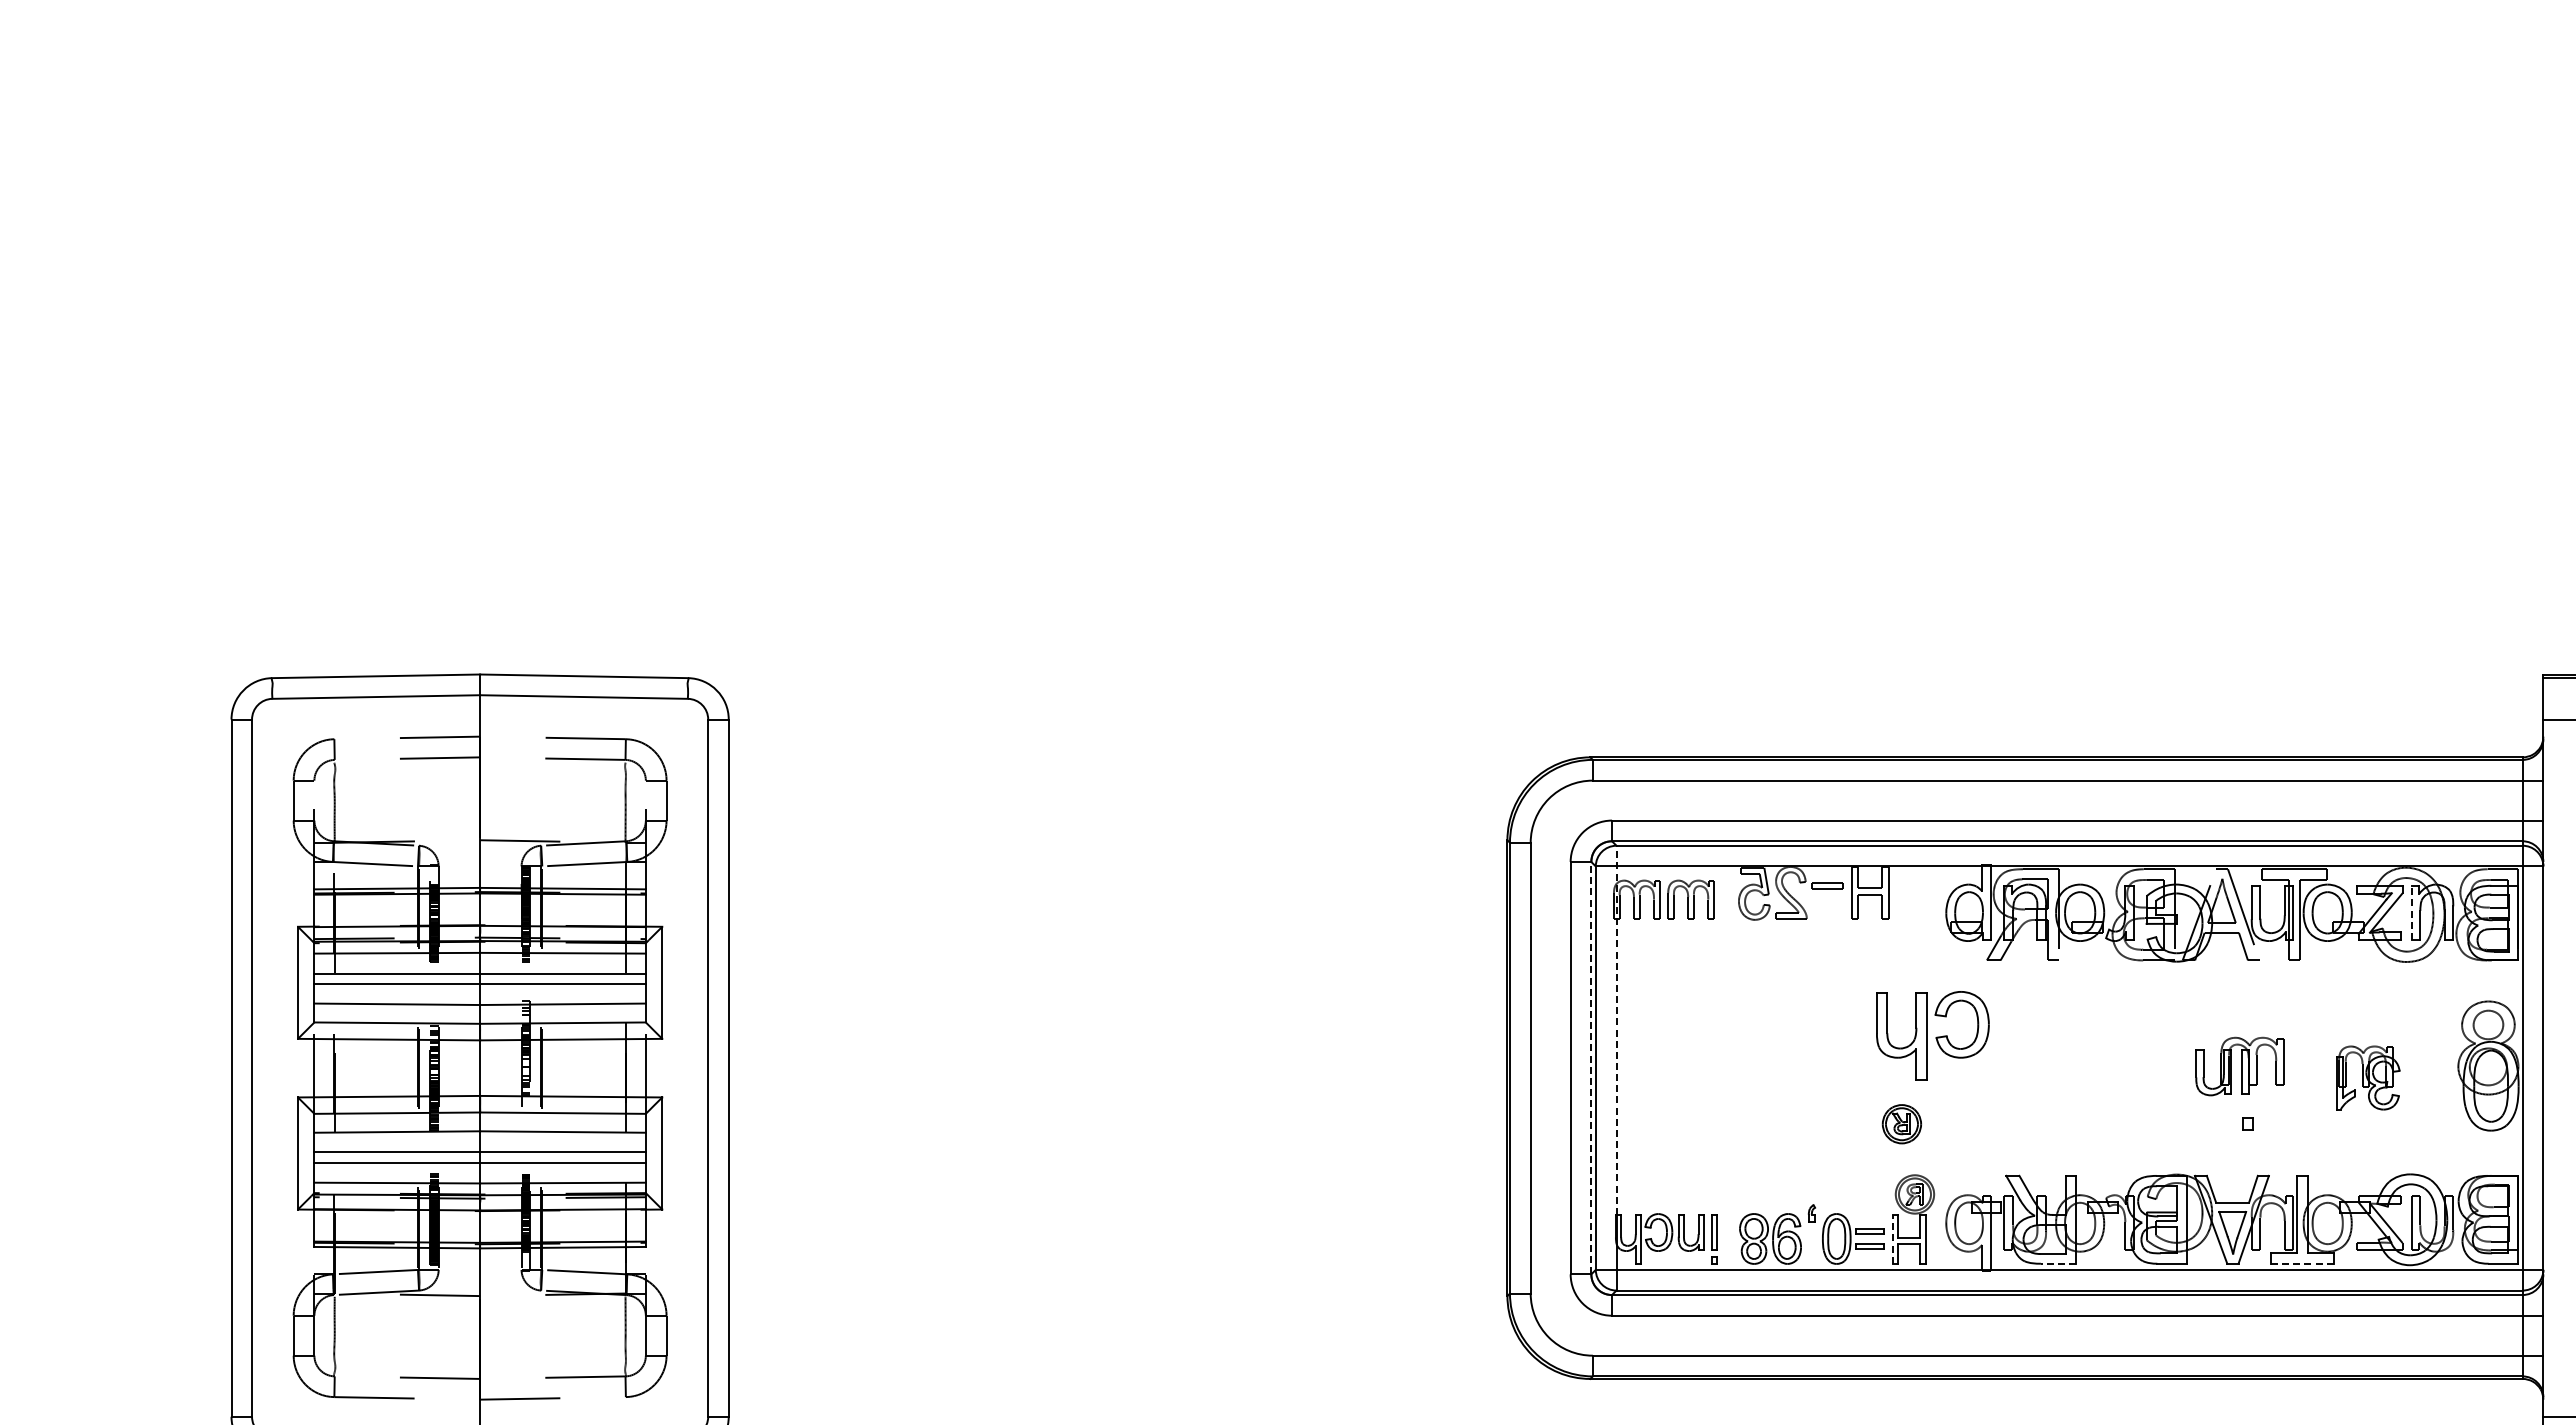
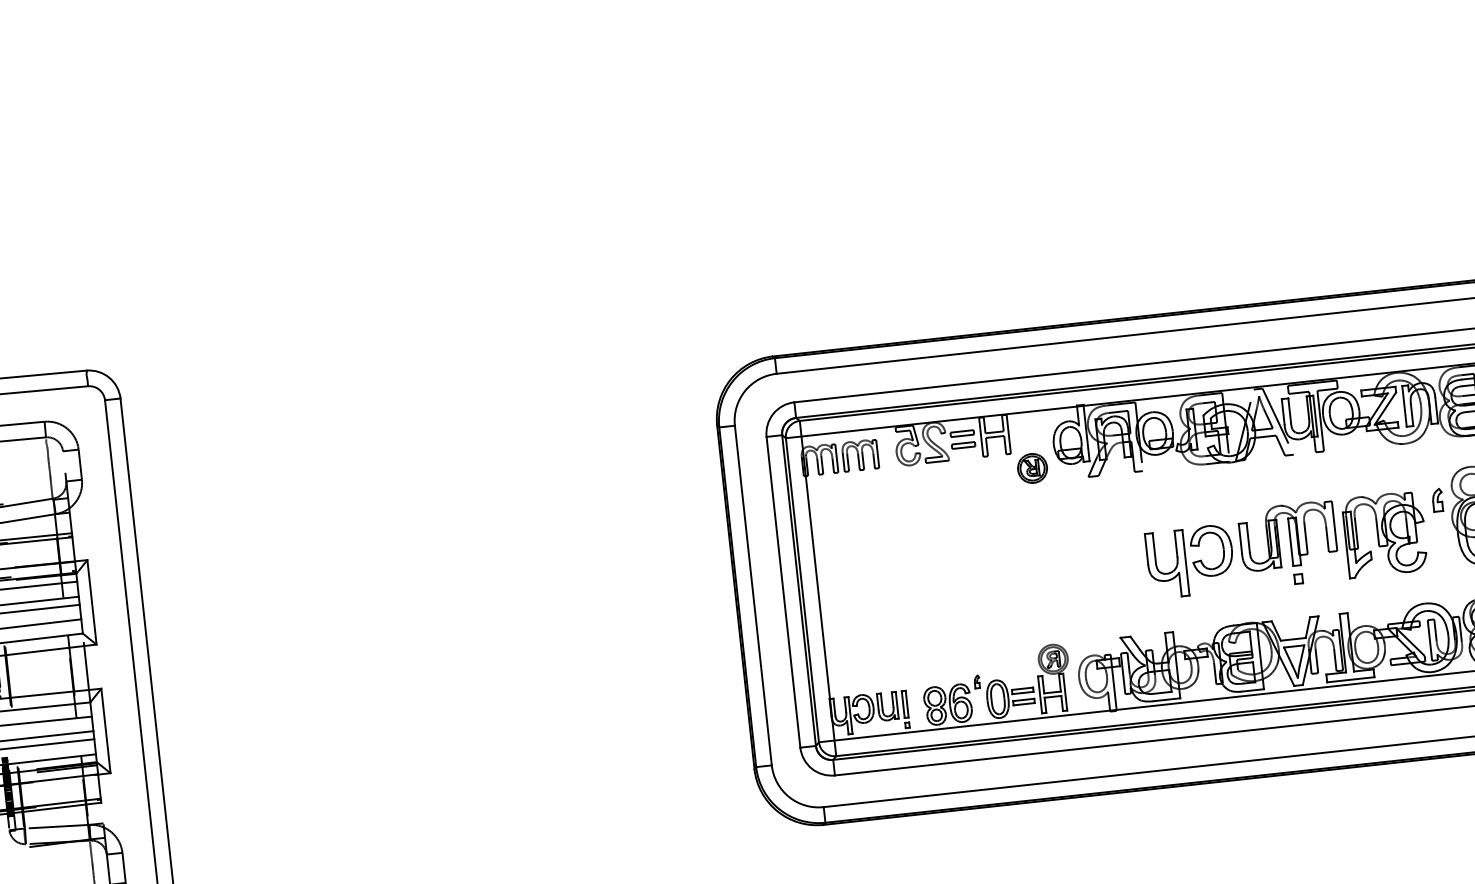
part: (1827, 900) -> (963, 444), added
line: (2411, 912) -> (1404, 406), dashed -> solid
line: (1616, 1030) -> (814, 560), dashed -> solid
part: (1932, 1035) -> (1190, 561), moved
part: (2441, 1040) -> (1437, 500), added
part: (2239, 1066) -> (1287, 536), size x1.43
line: (1591, 1067) -> (799, 590), dashed -> solid
part: (2368, 1077) -> (1385, 534), size x1.67
part: (1901, 1124) -> (1032, 468), moved
line: (1892, 1238) -> (1039, 694), dashed -> solid
line: (2058, 1263) -> (1167, 699), dashed -> solid
line: (2301, 1263) -> (1350, 679), dashed -> solid

